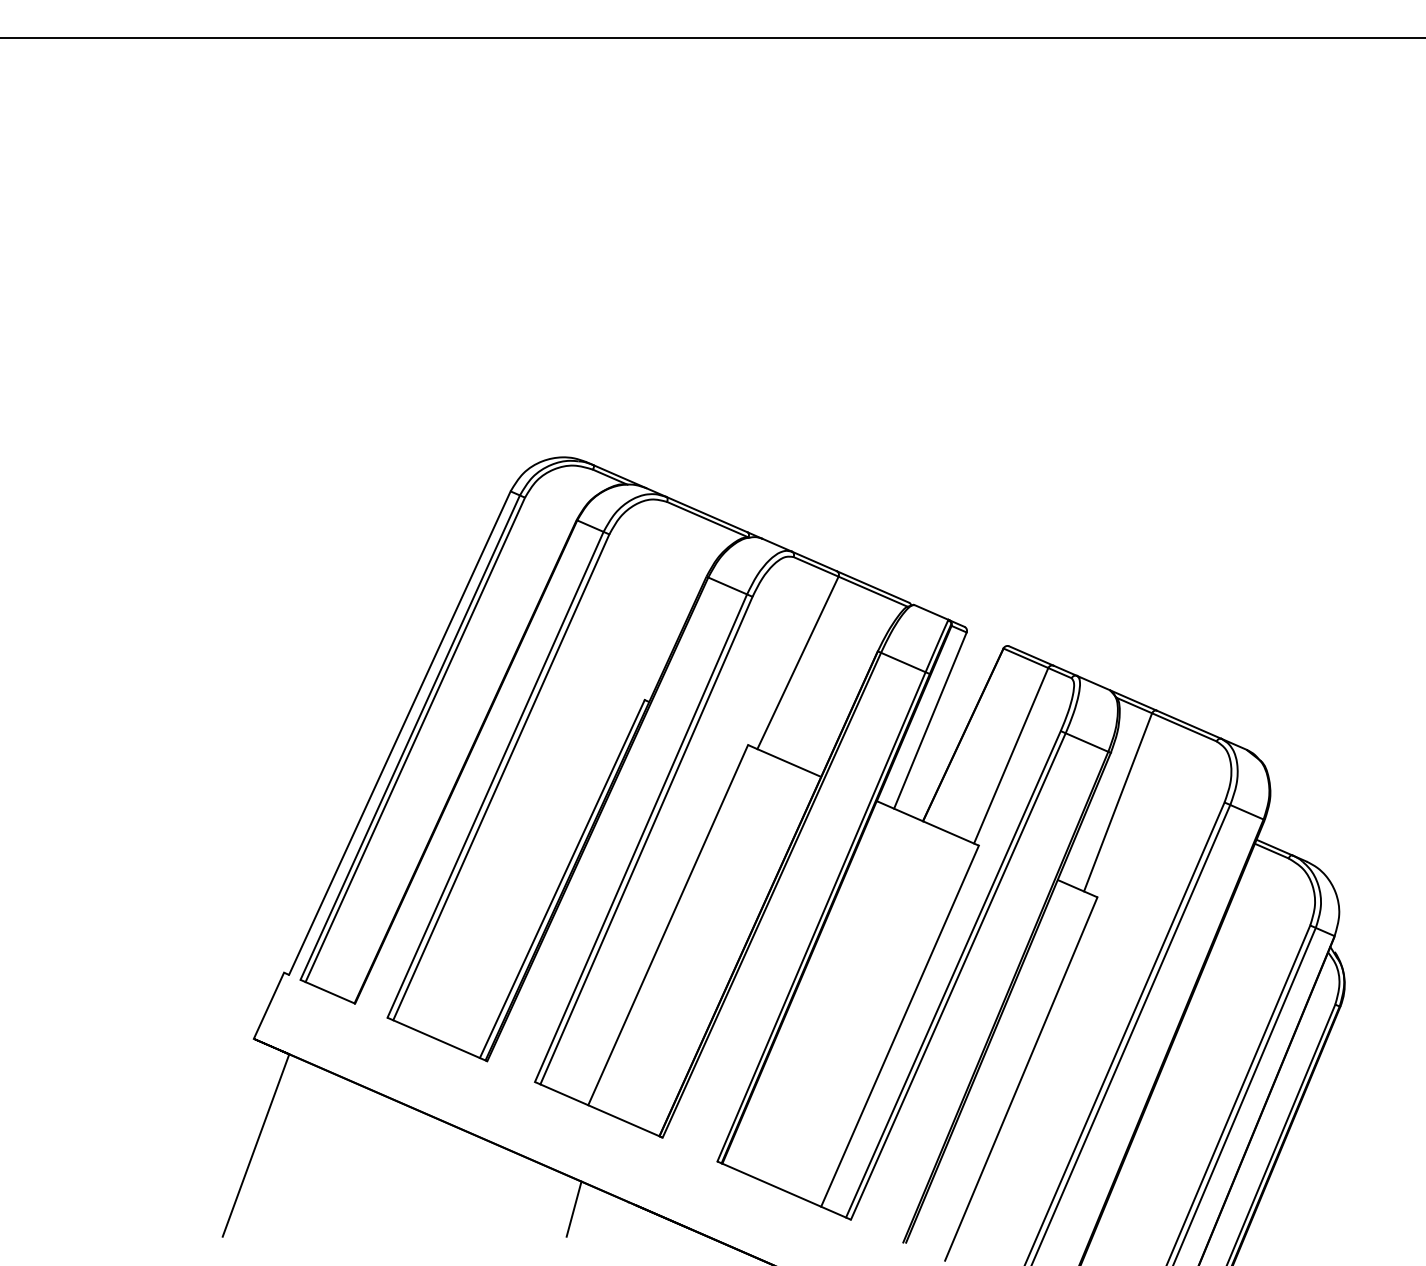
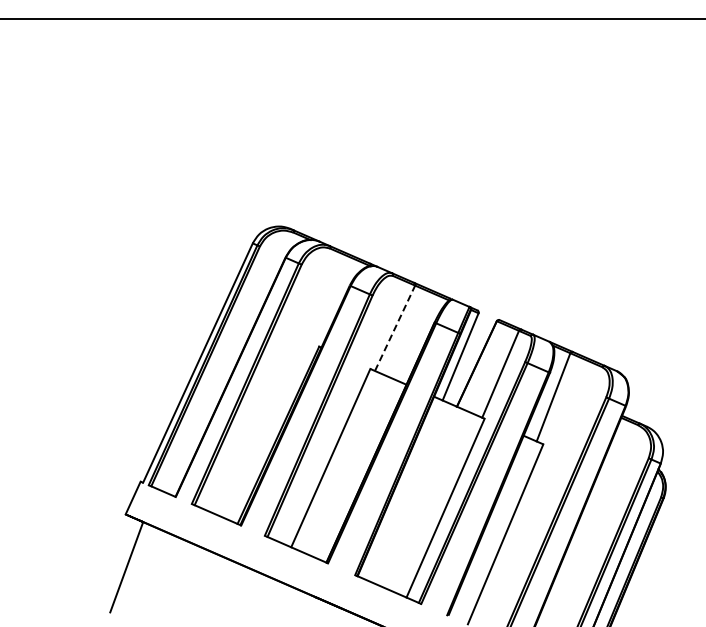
line: (798, 661) -> (395, 327), solid -> dashed
line: (572, 1208) -> (283, 598), removed

